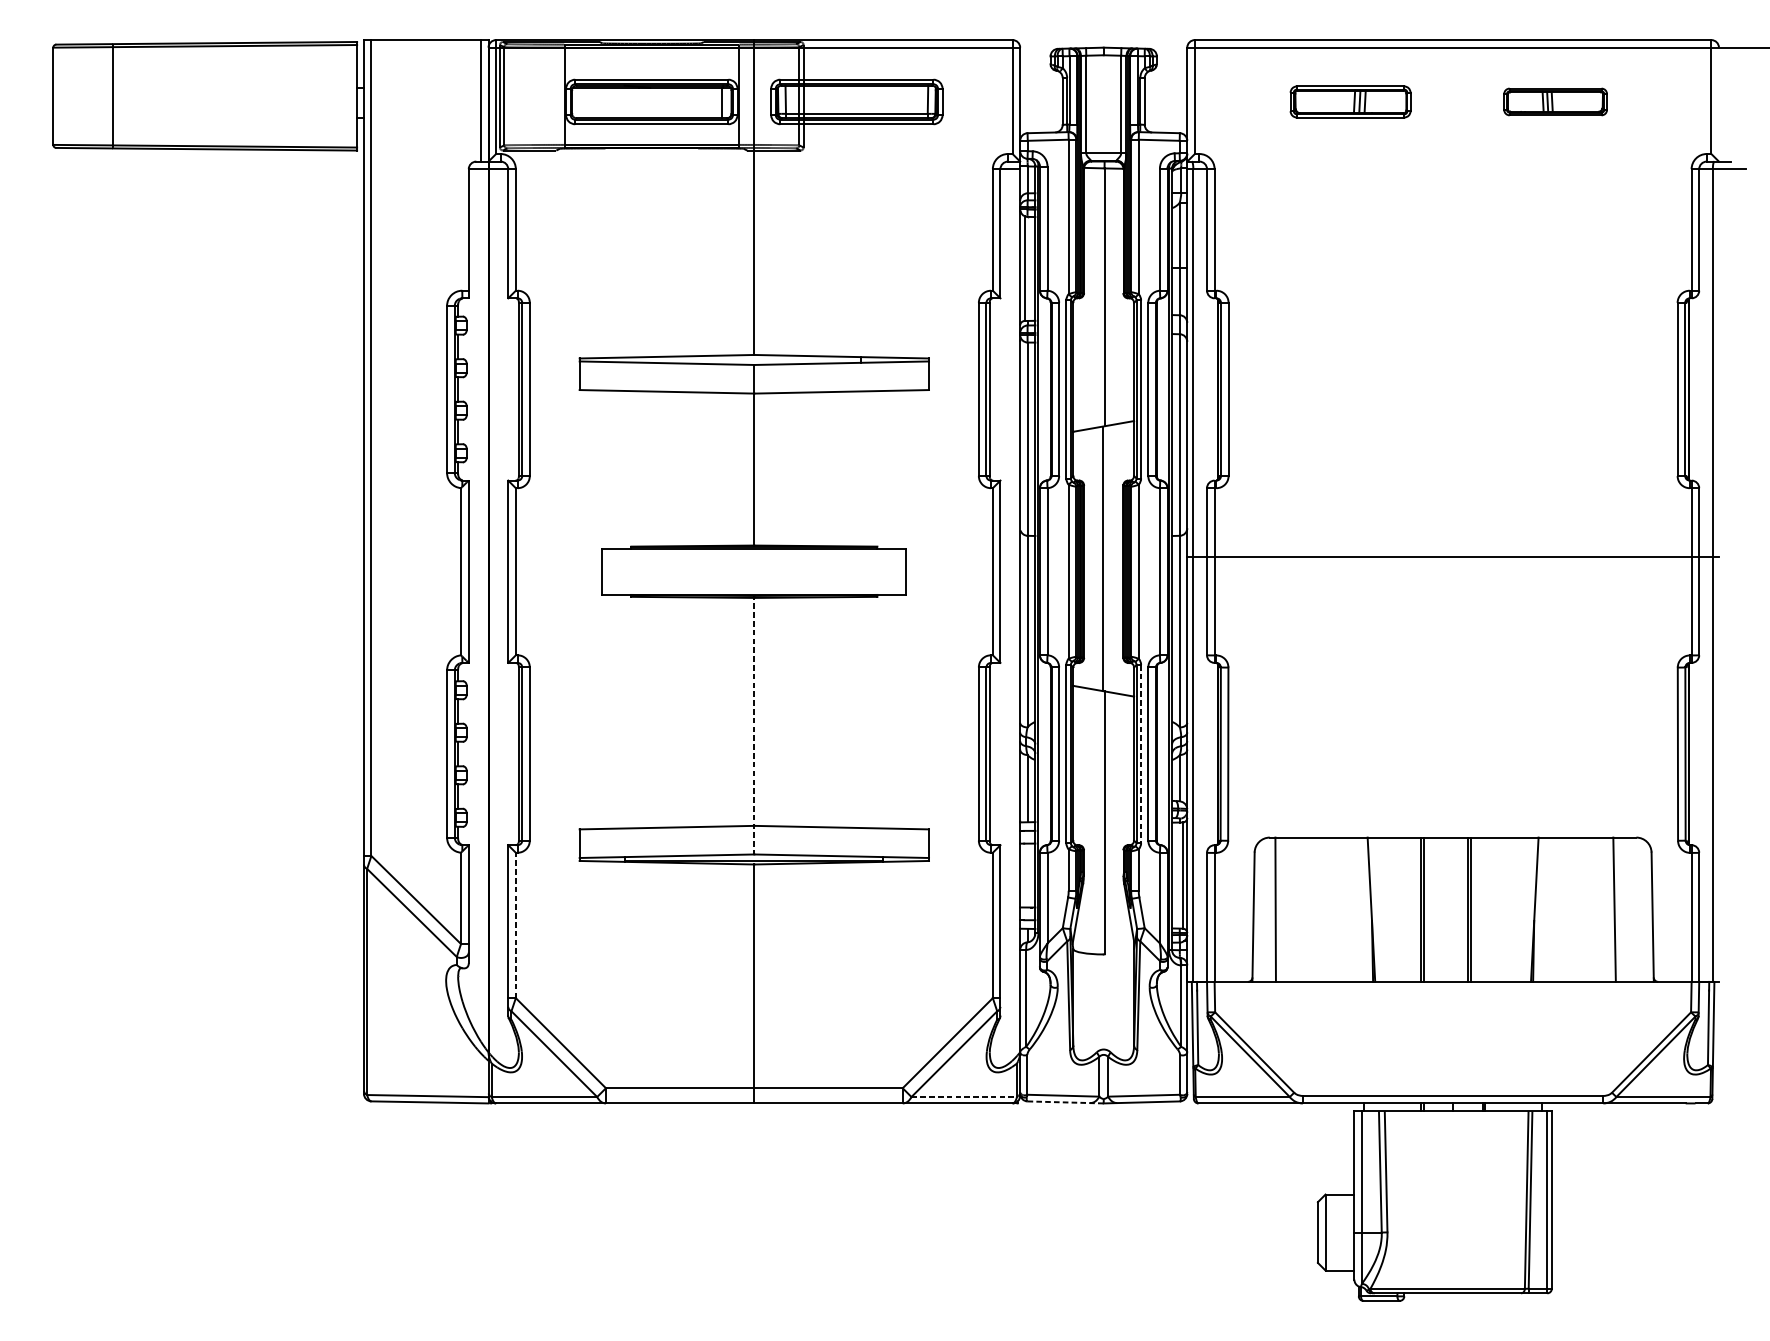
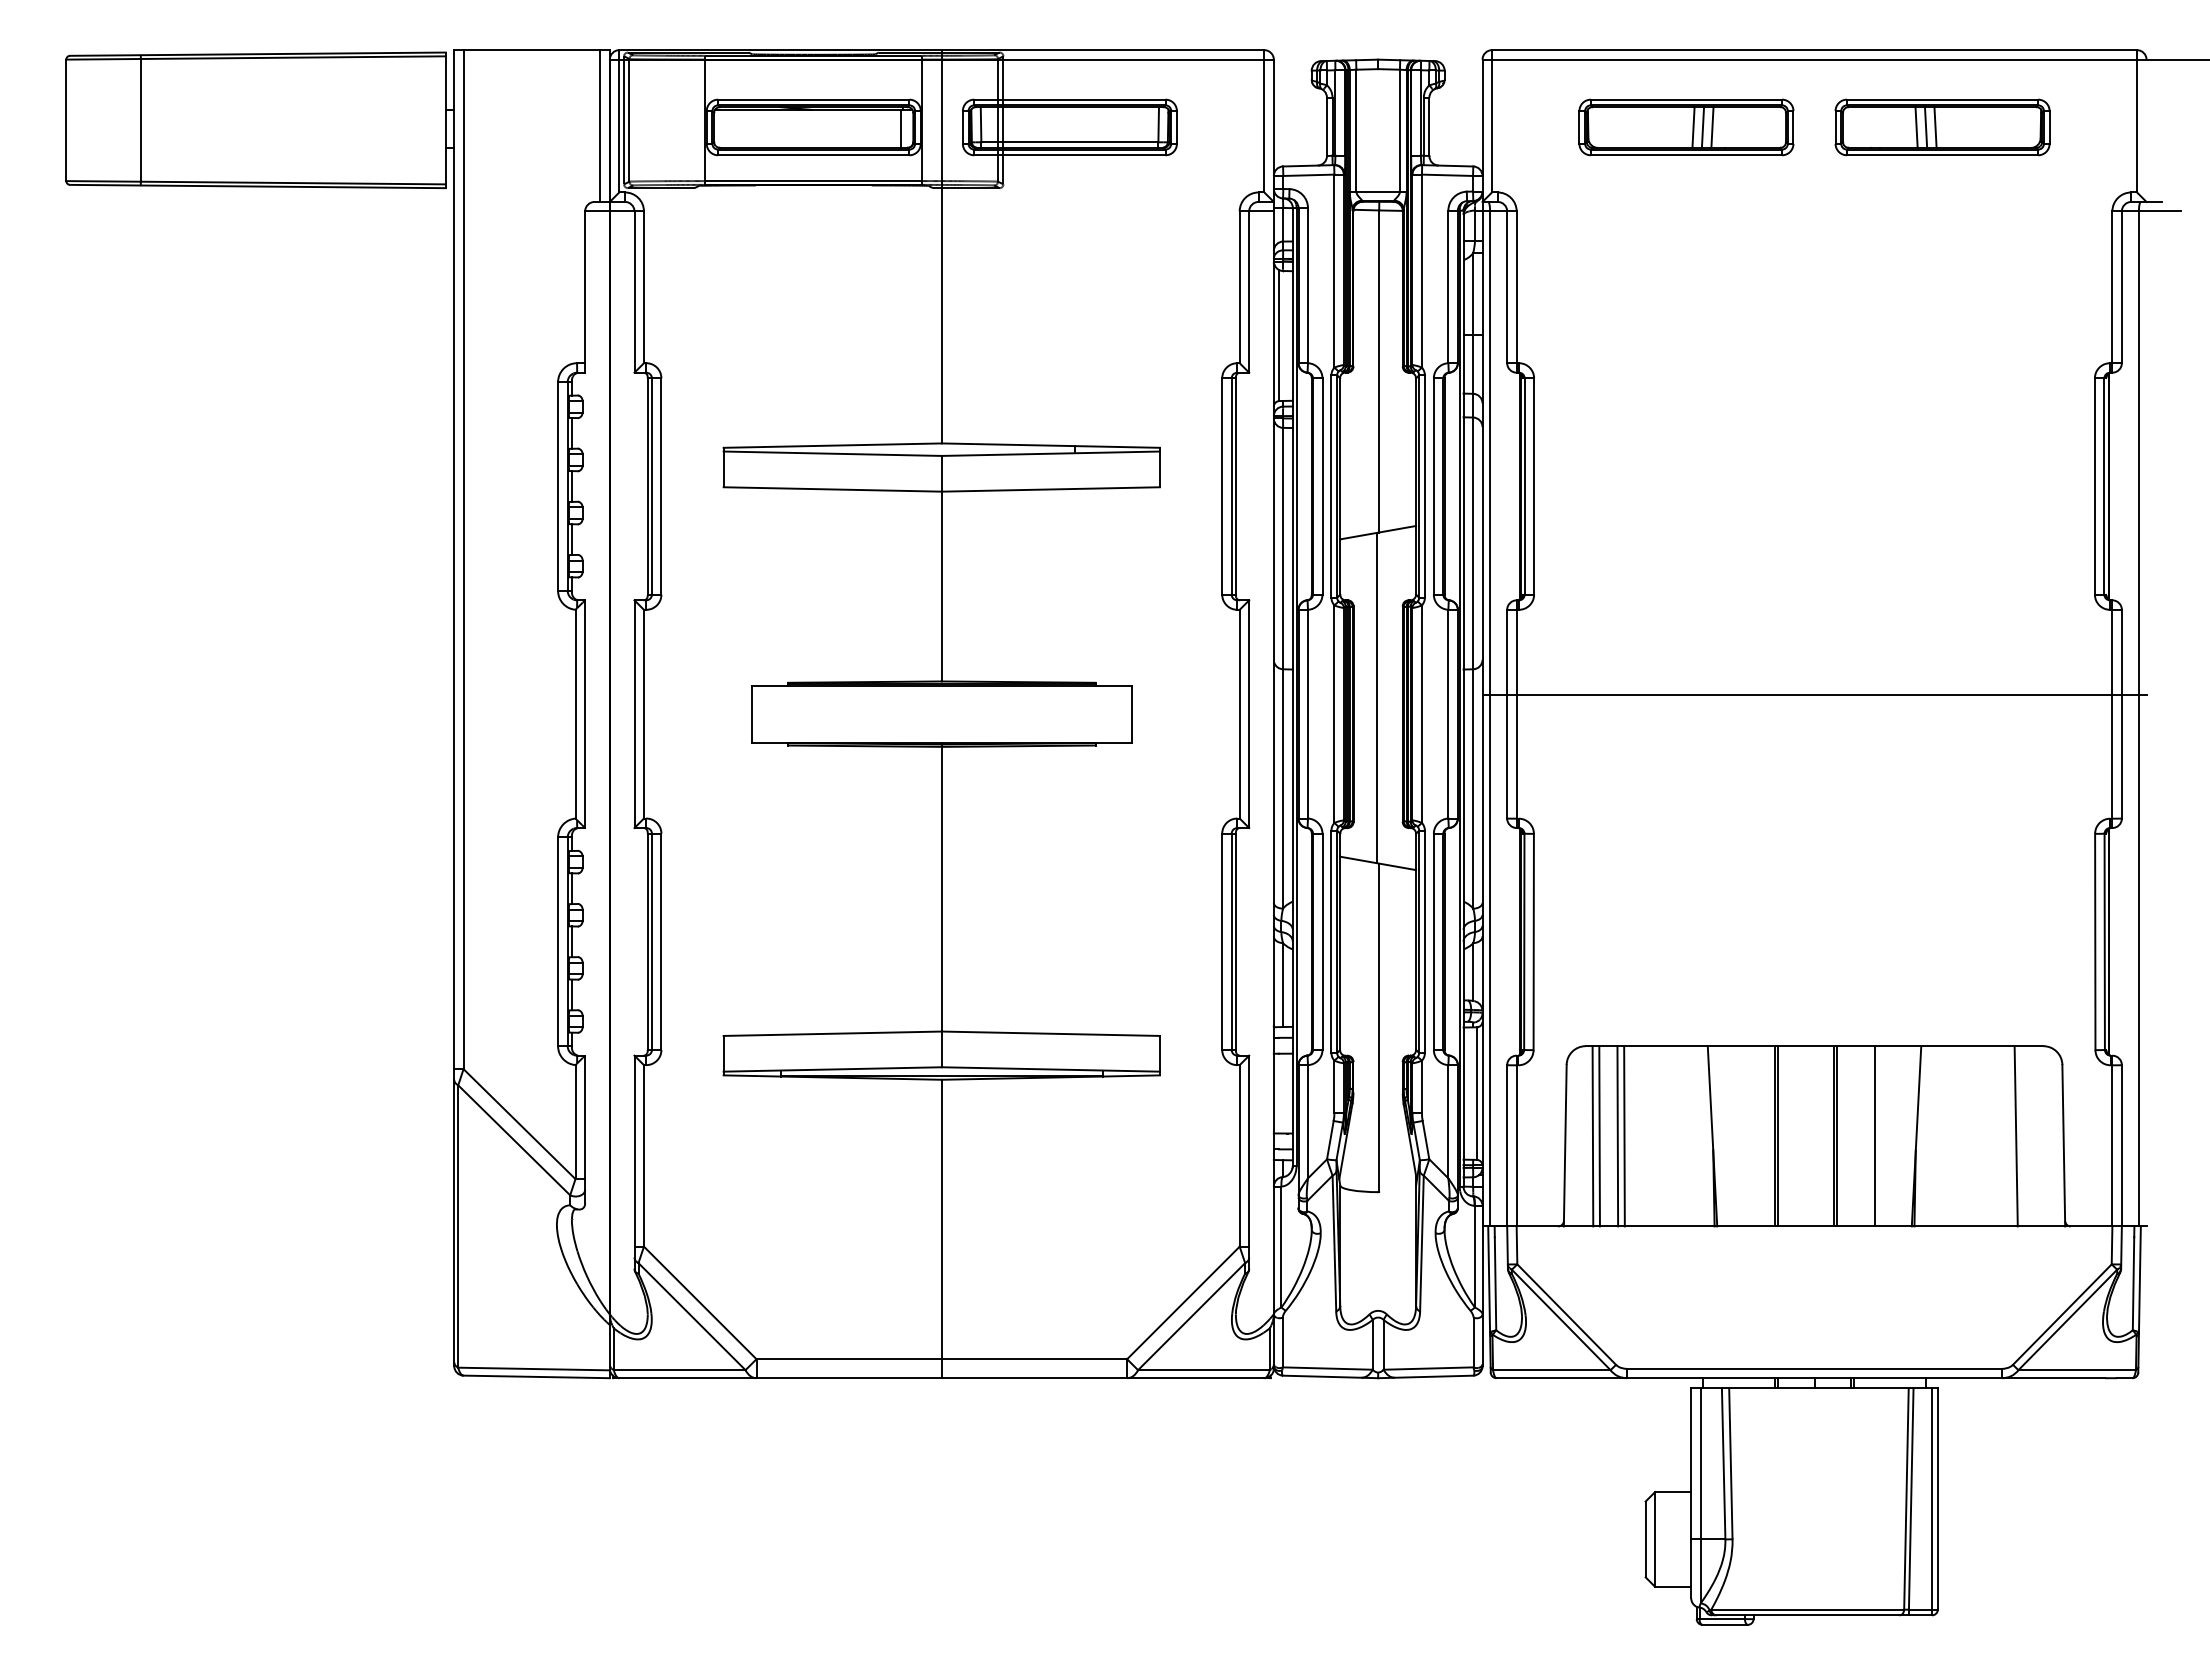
part: (1350, 102) -> (1686, 127), size x1.43
part: (1555, 102) -> (1942, 127), size x1.67
line: (754, 724) -> (941, 905), dashed -> solid
line: (1140, 754) -> (1424, 942), dashed -> solid
line: (1280, 909) -> (1599, 1136), added
line: (1295, 909) -> (1617, 1136), added
line: (1300, 909) -> (1624, 1136), added
line: (1501, 909) -> (1874, 1136), added
line: (515, 925) -> (643, 1155), dashed -> solid
line: (963, 1097) -> (1203, 1370), dashed -> solid
line: (1065, 1102) -> (1330, 1376), dashed -> solid

